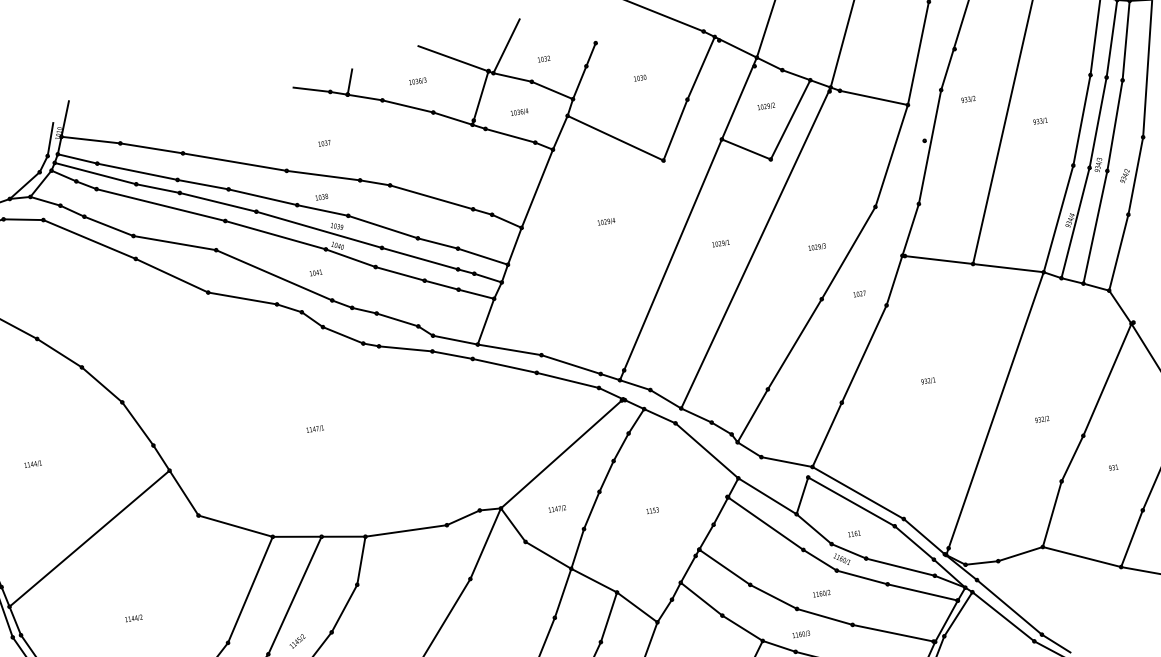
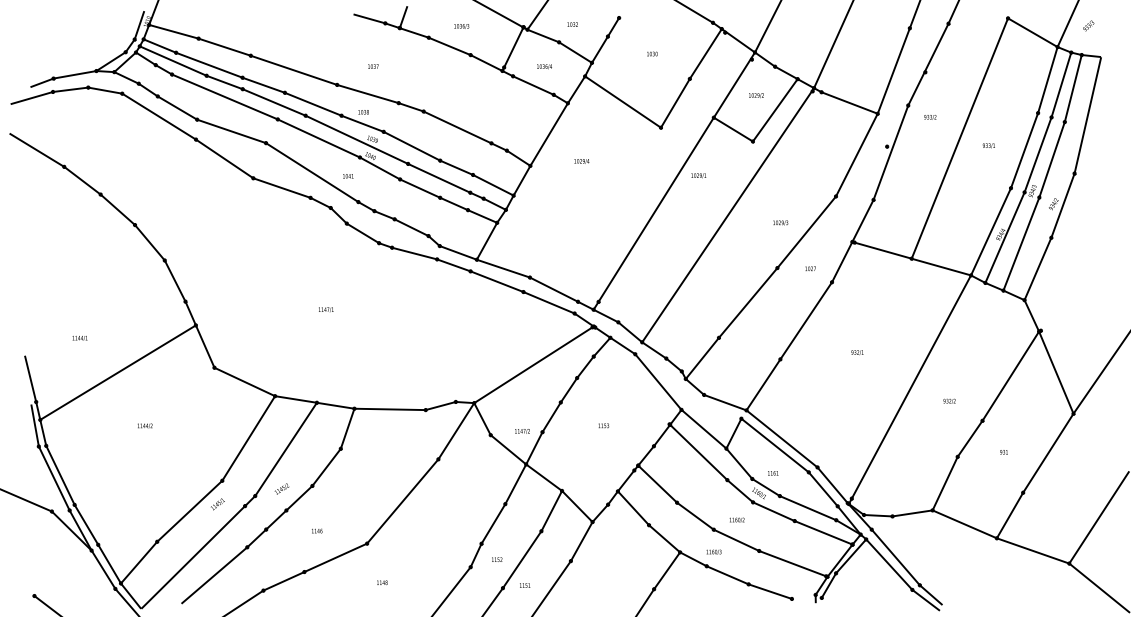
text: (606, 222) -> (581, 161), moved
text: (720, 243) -> (698, 175), moved
text: (32, 464) -> (79, 338), moved
text: (557, 509) -> (522, 431), moved
text: (133, 618) -> (144, 425), moved

